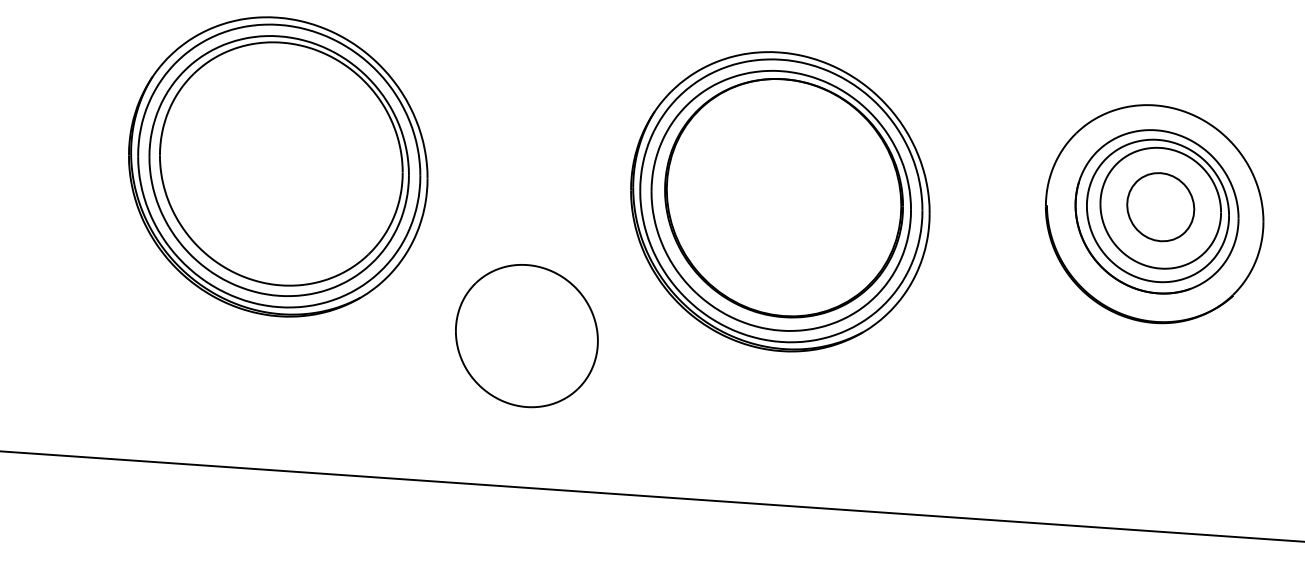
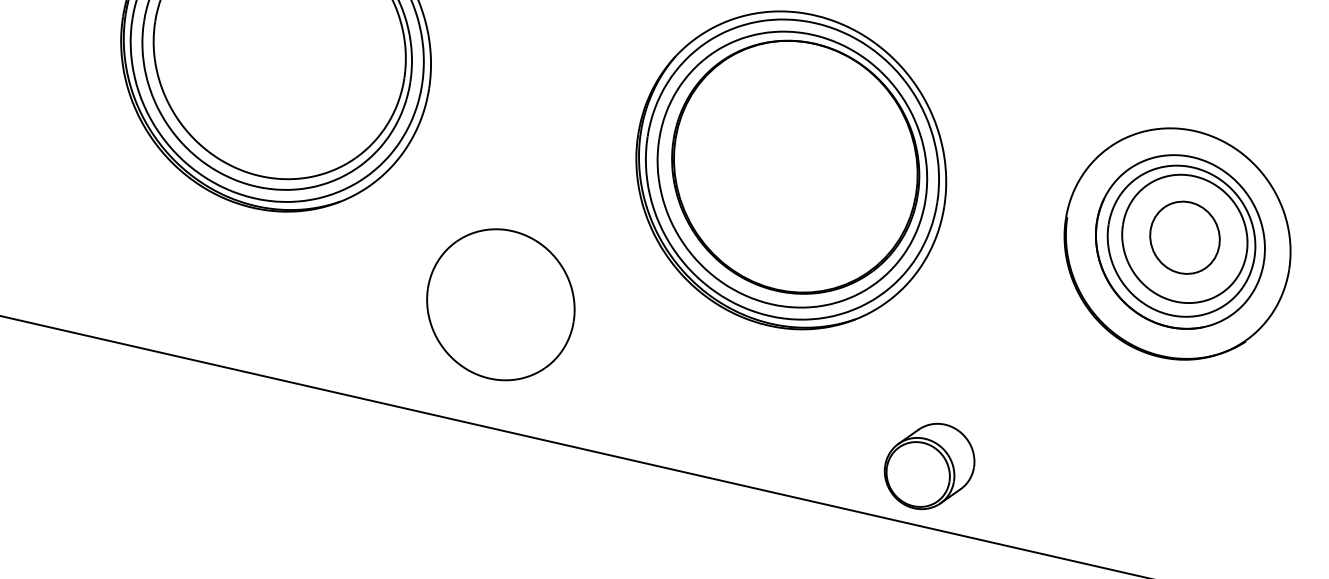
part: (526, 336) -> (500, 305), moved
part: (953, 459) -> (929, 465), added

